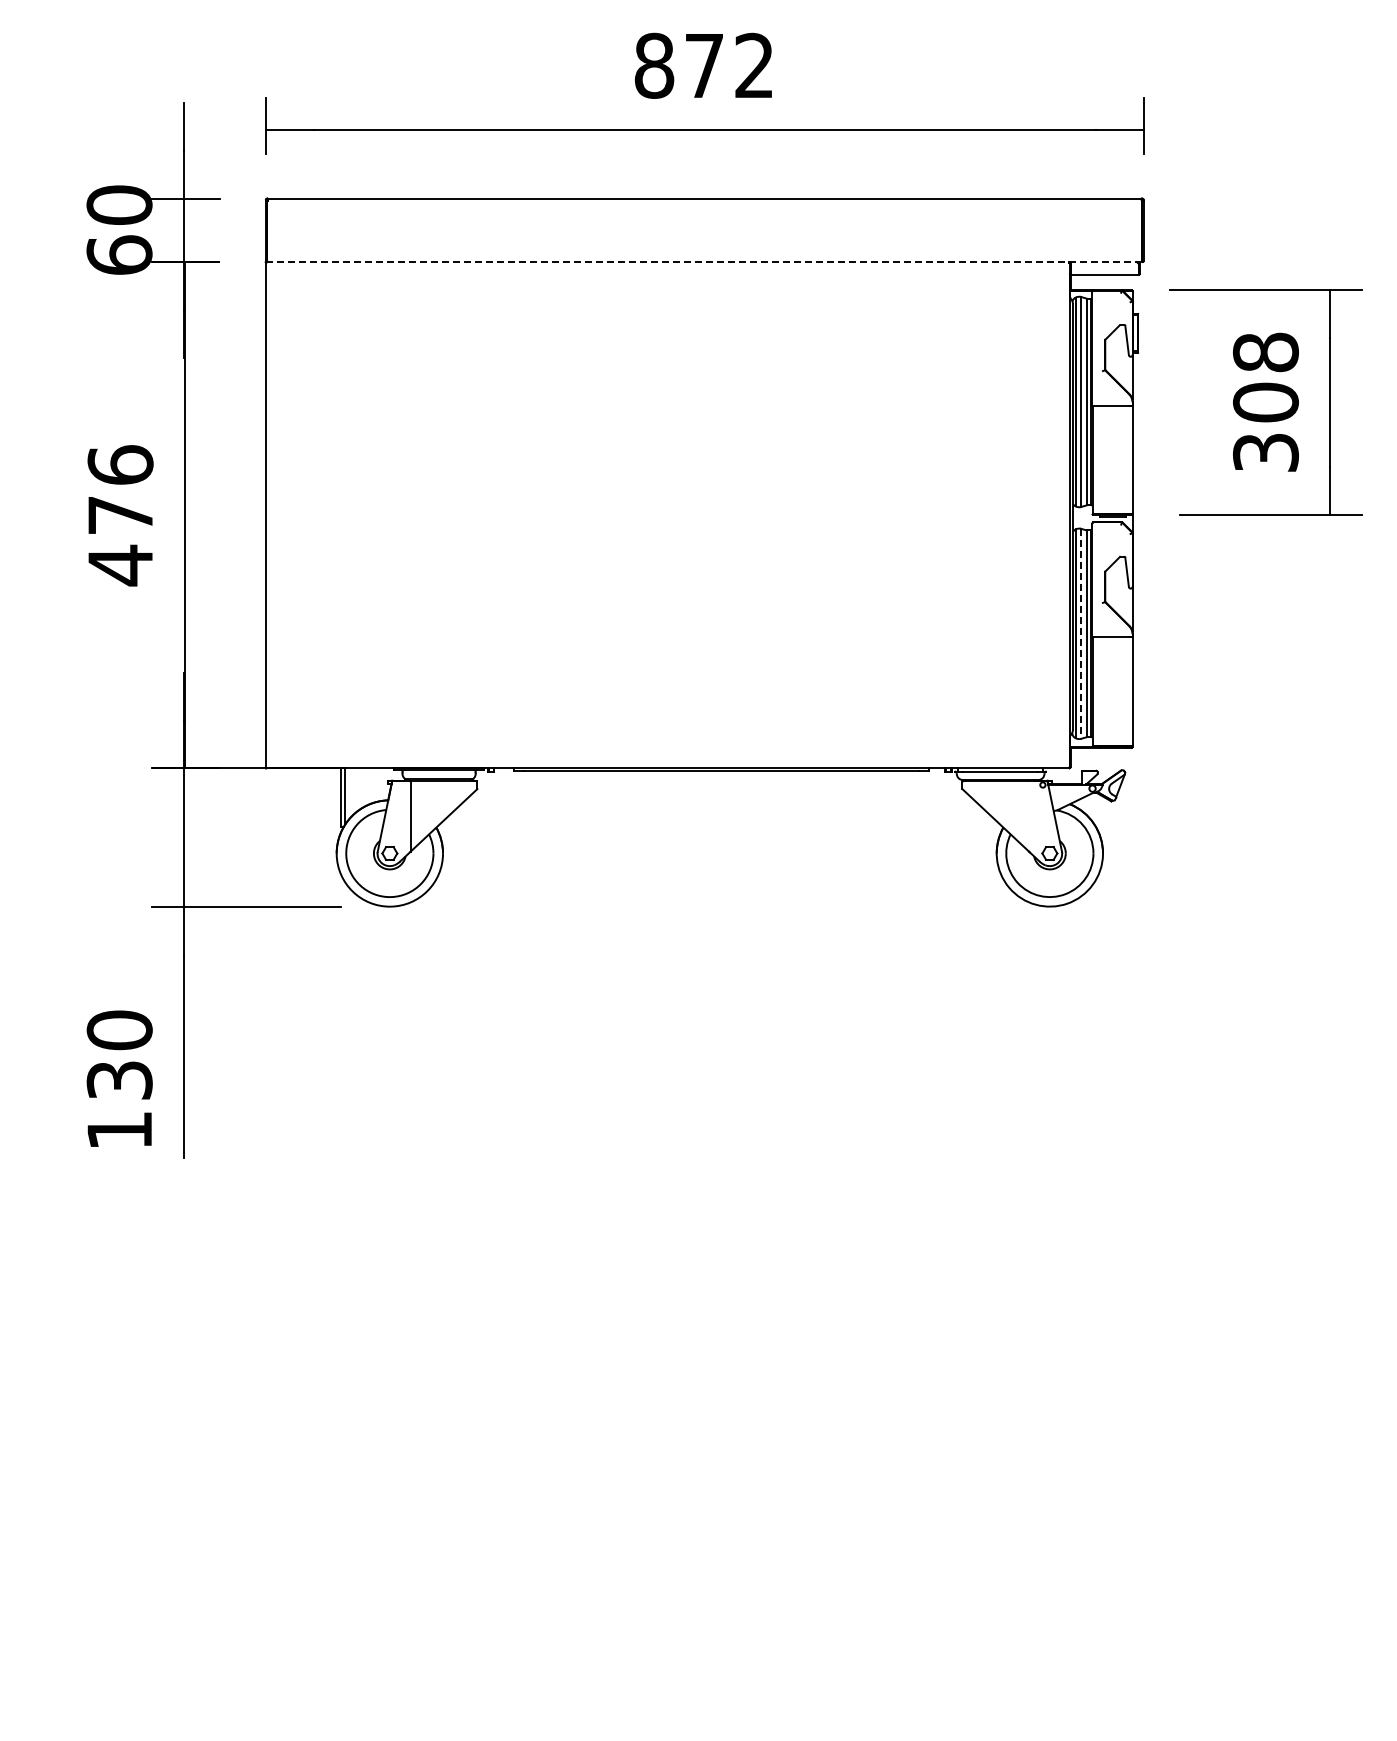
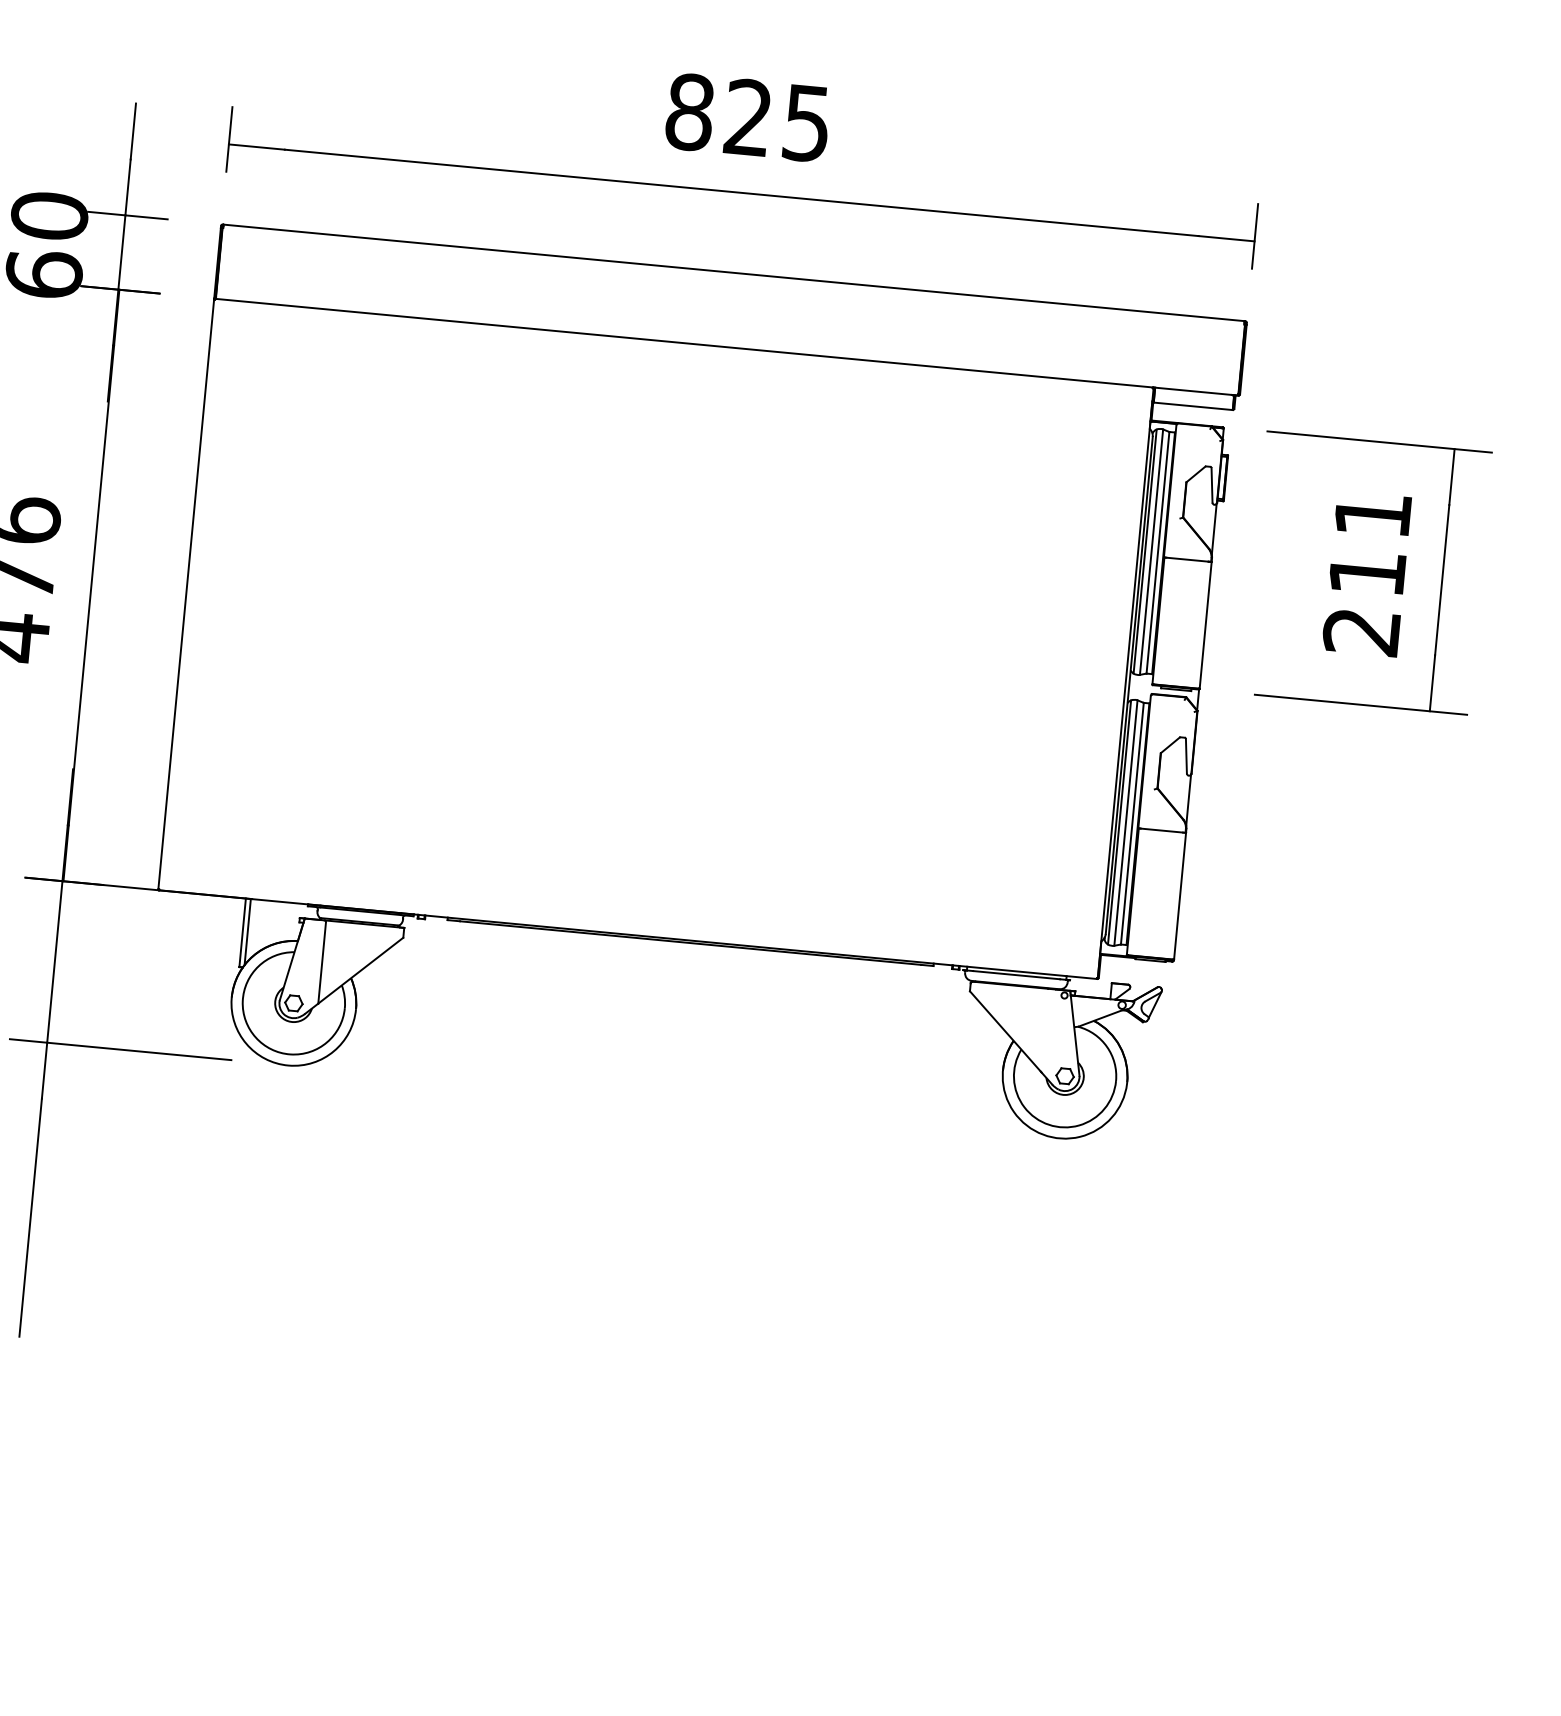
text: (728, 65) -> (776, 120), 872 -> 825
line: (704, 262) -> (726, 347), dashed -> solid
text: (1265, 401) -> (1367, 571), 308 -> 211
line: (1081, 634) -> (1126, 823), dashed -> solid

